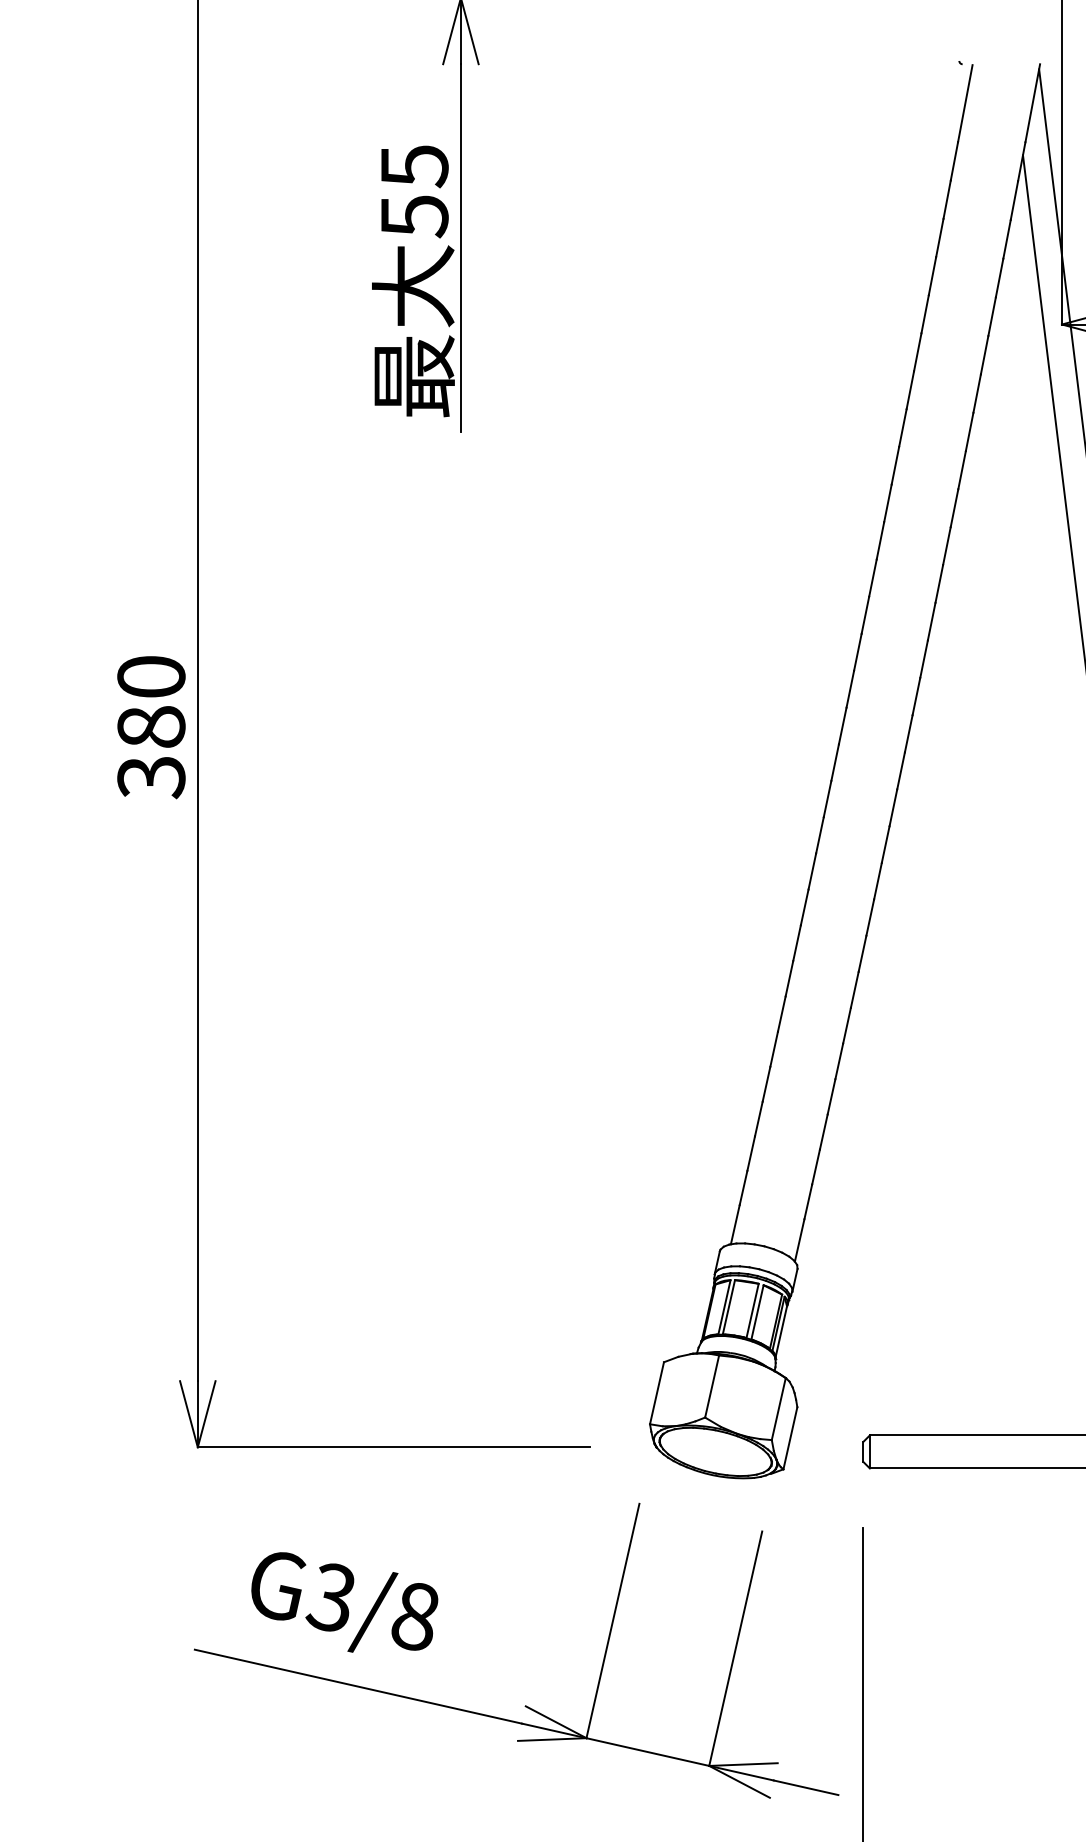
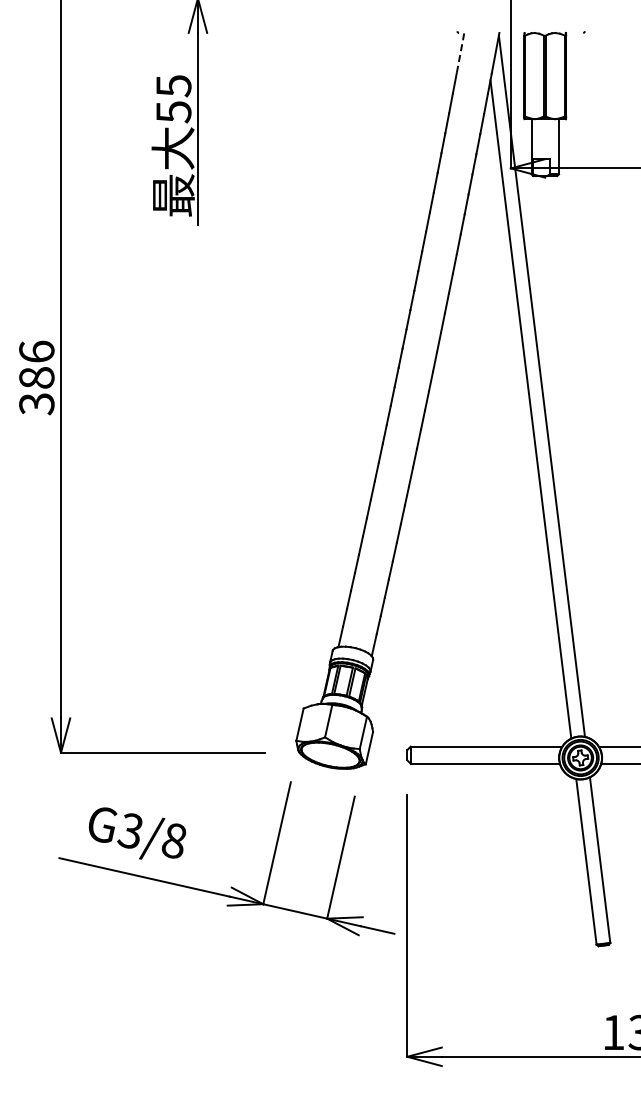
line: (965, 103) -> (460, 53), solid -> dashed
text: (150, 676) -> (36, 351), 380 -> 386

